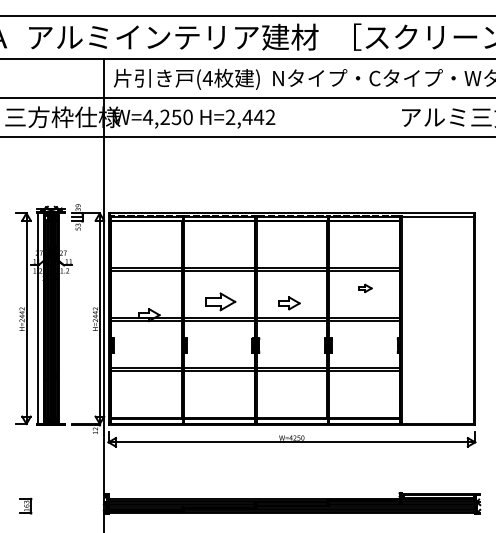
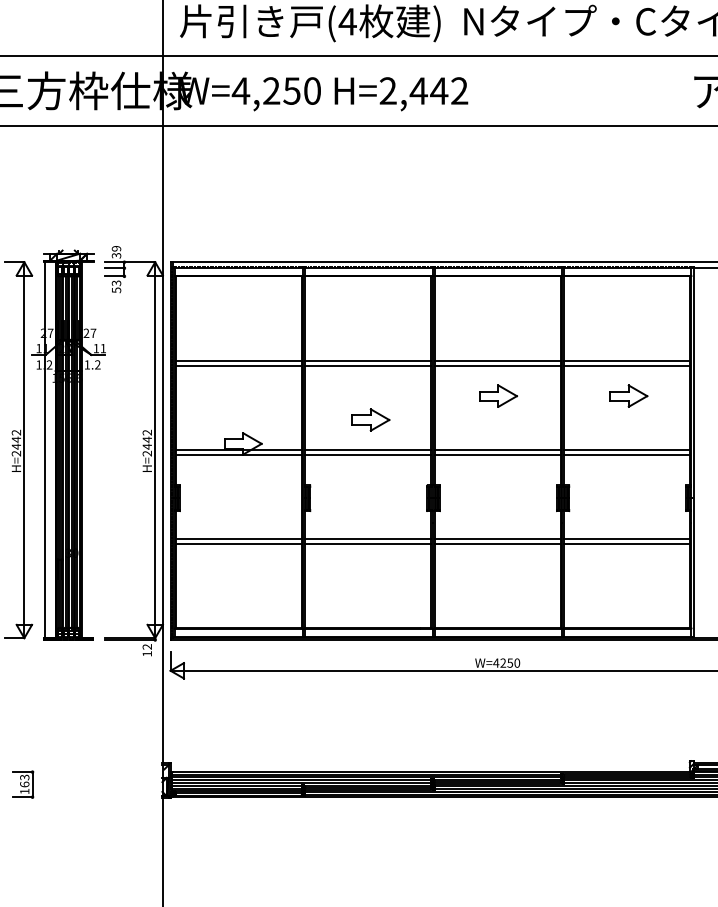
part: (365, 288) -> (629, 396), size x1.67
part: (220, 301) -> (370, 419), size x0.71
part: (289, 303) -> (498, 396), moved

